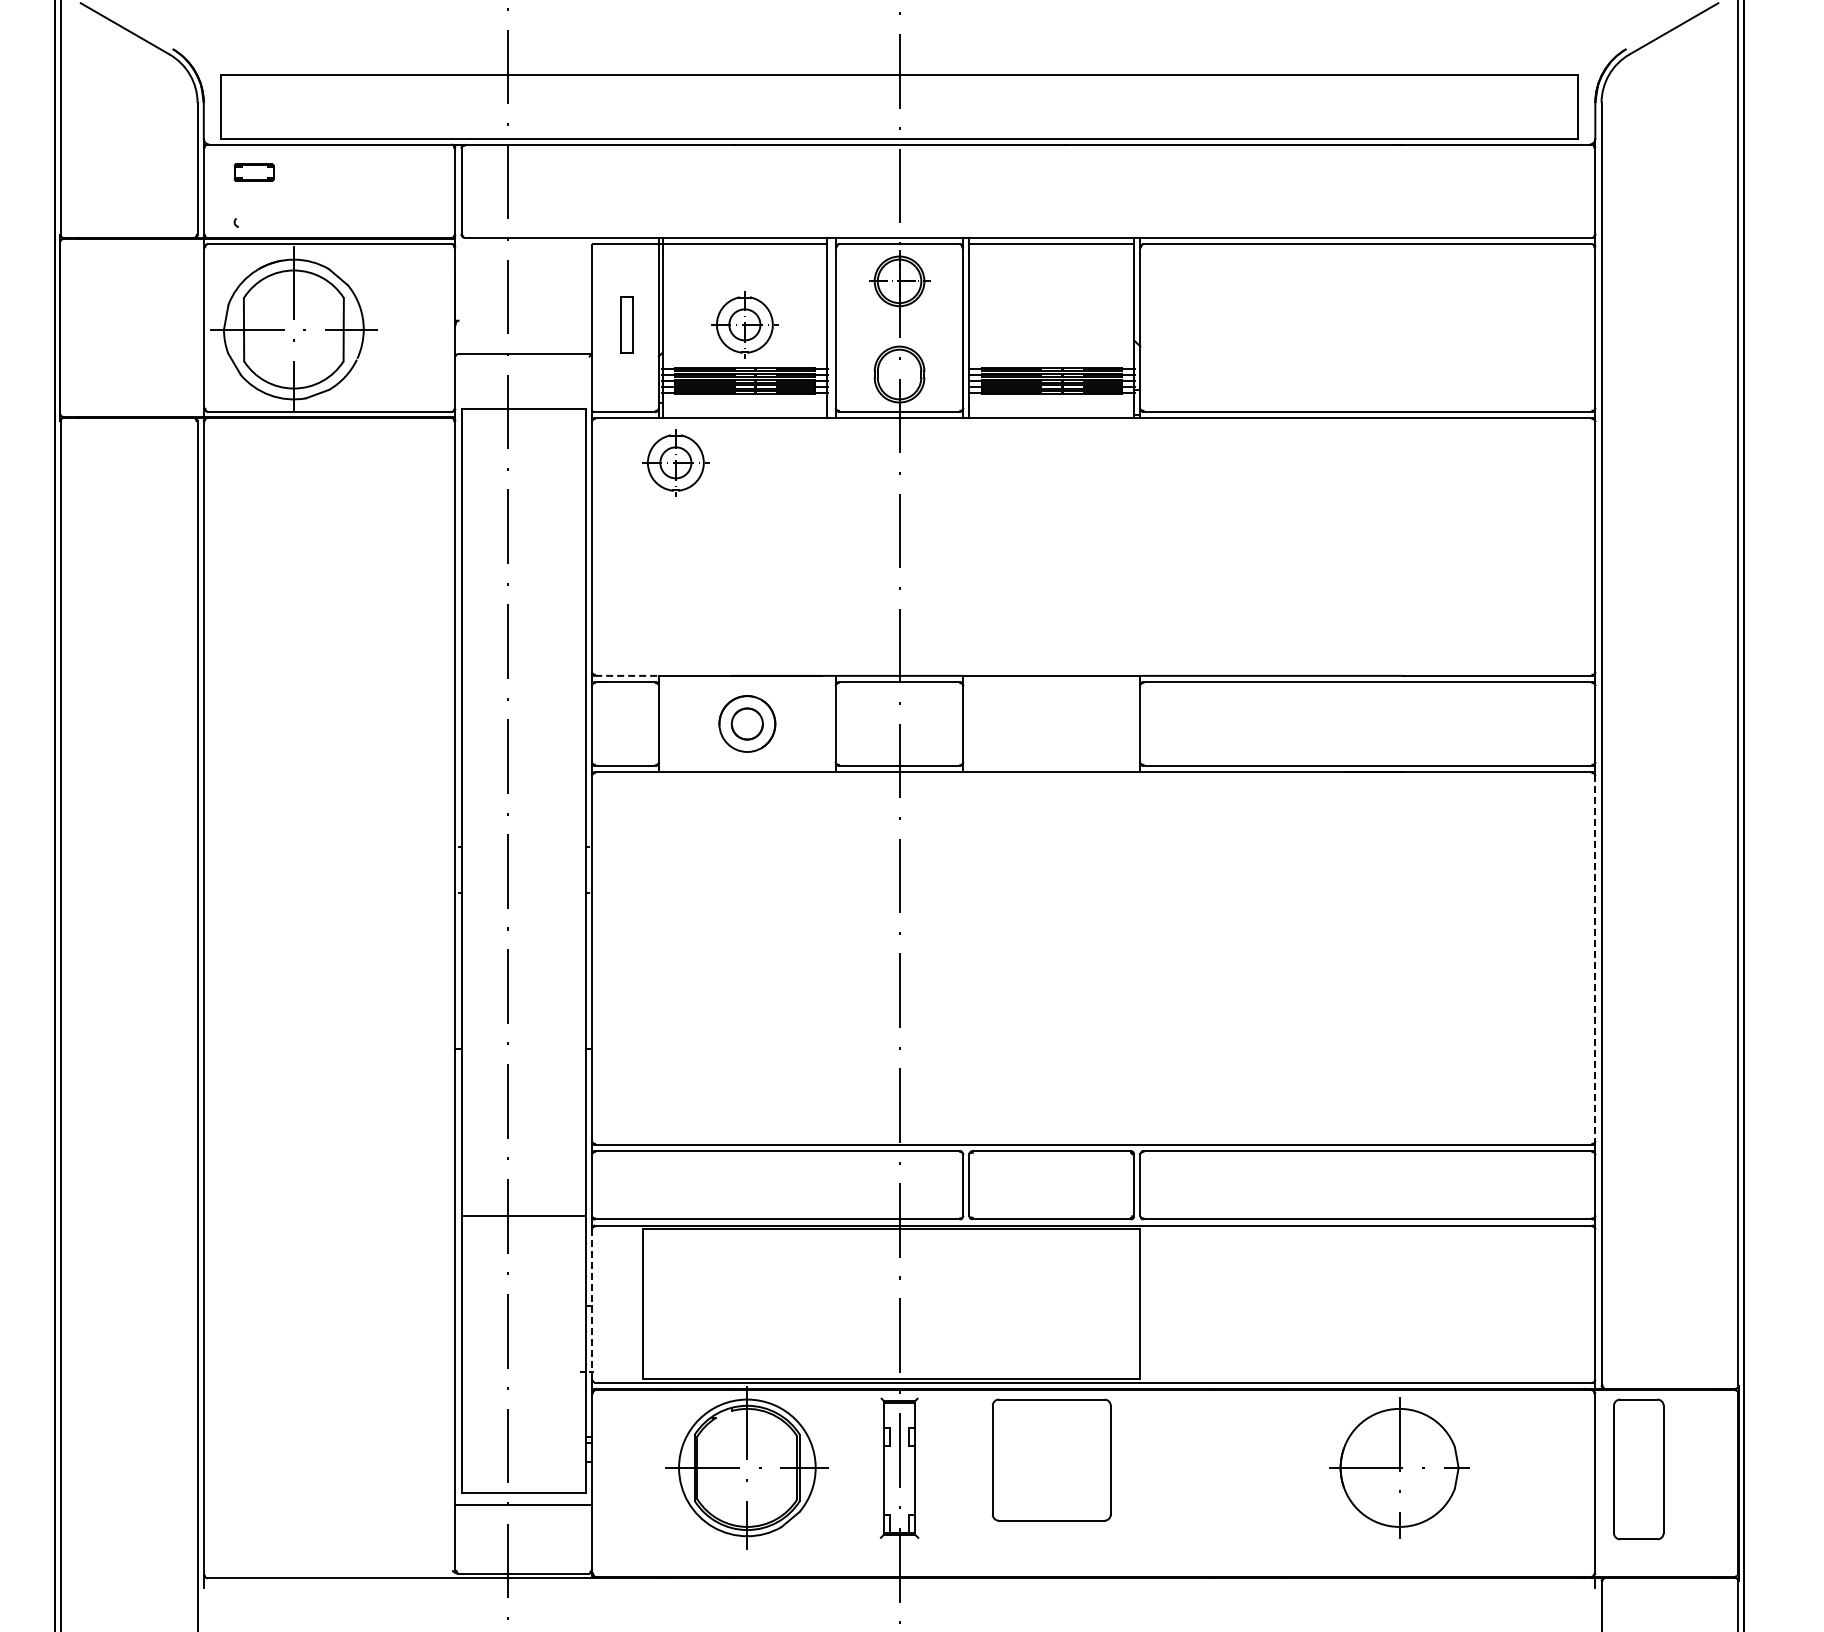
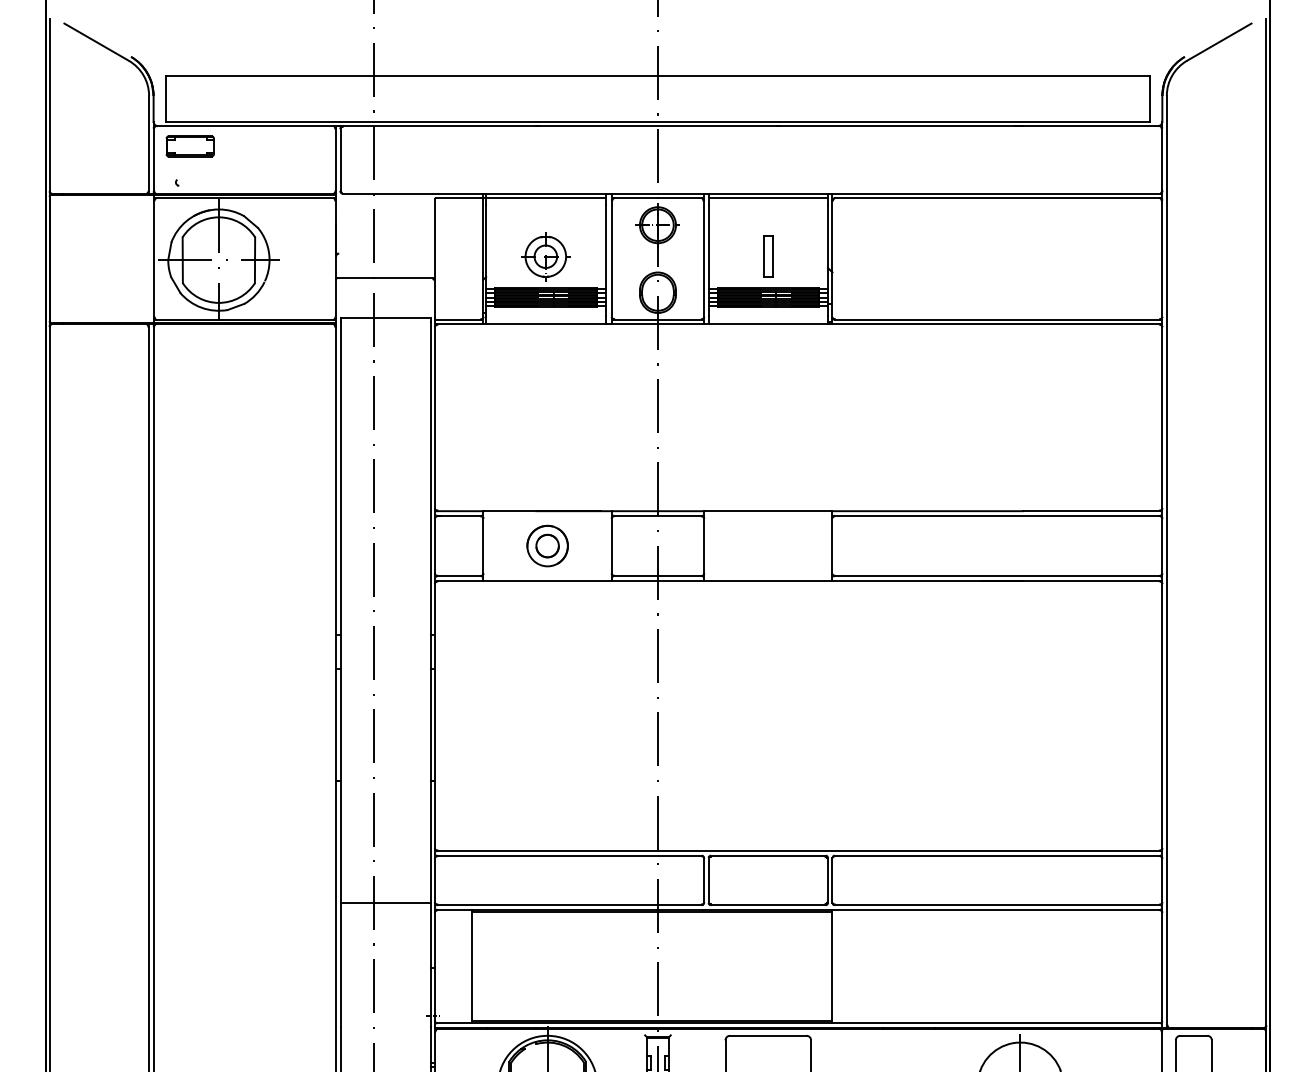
part: (253, 172) -> (189, 146), size x1.67
part: (626, 324) -> (768, 256), moved
part: (675, 462) -> (495, 356), removed
line: (627, 675) -> (460, 510), dashed -> solid
line: (1595, 959) -> (1162, 716), dashed -> solid
line: (592, 1304) -> (435, 966), dashed -> solid

